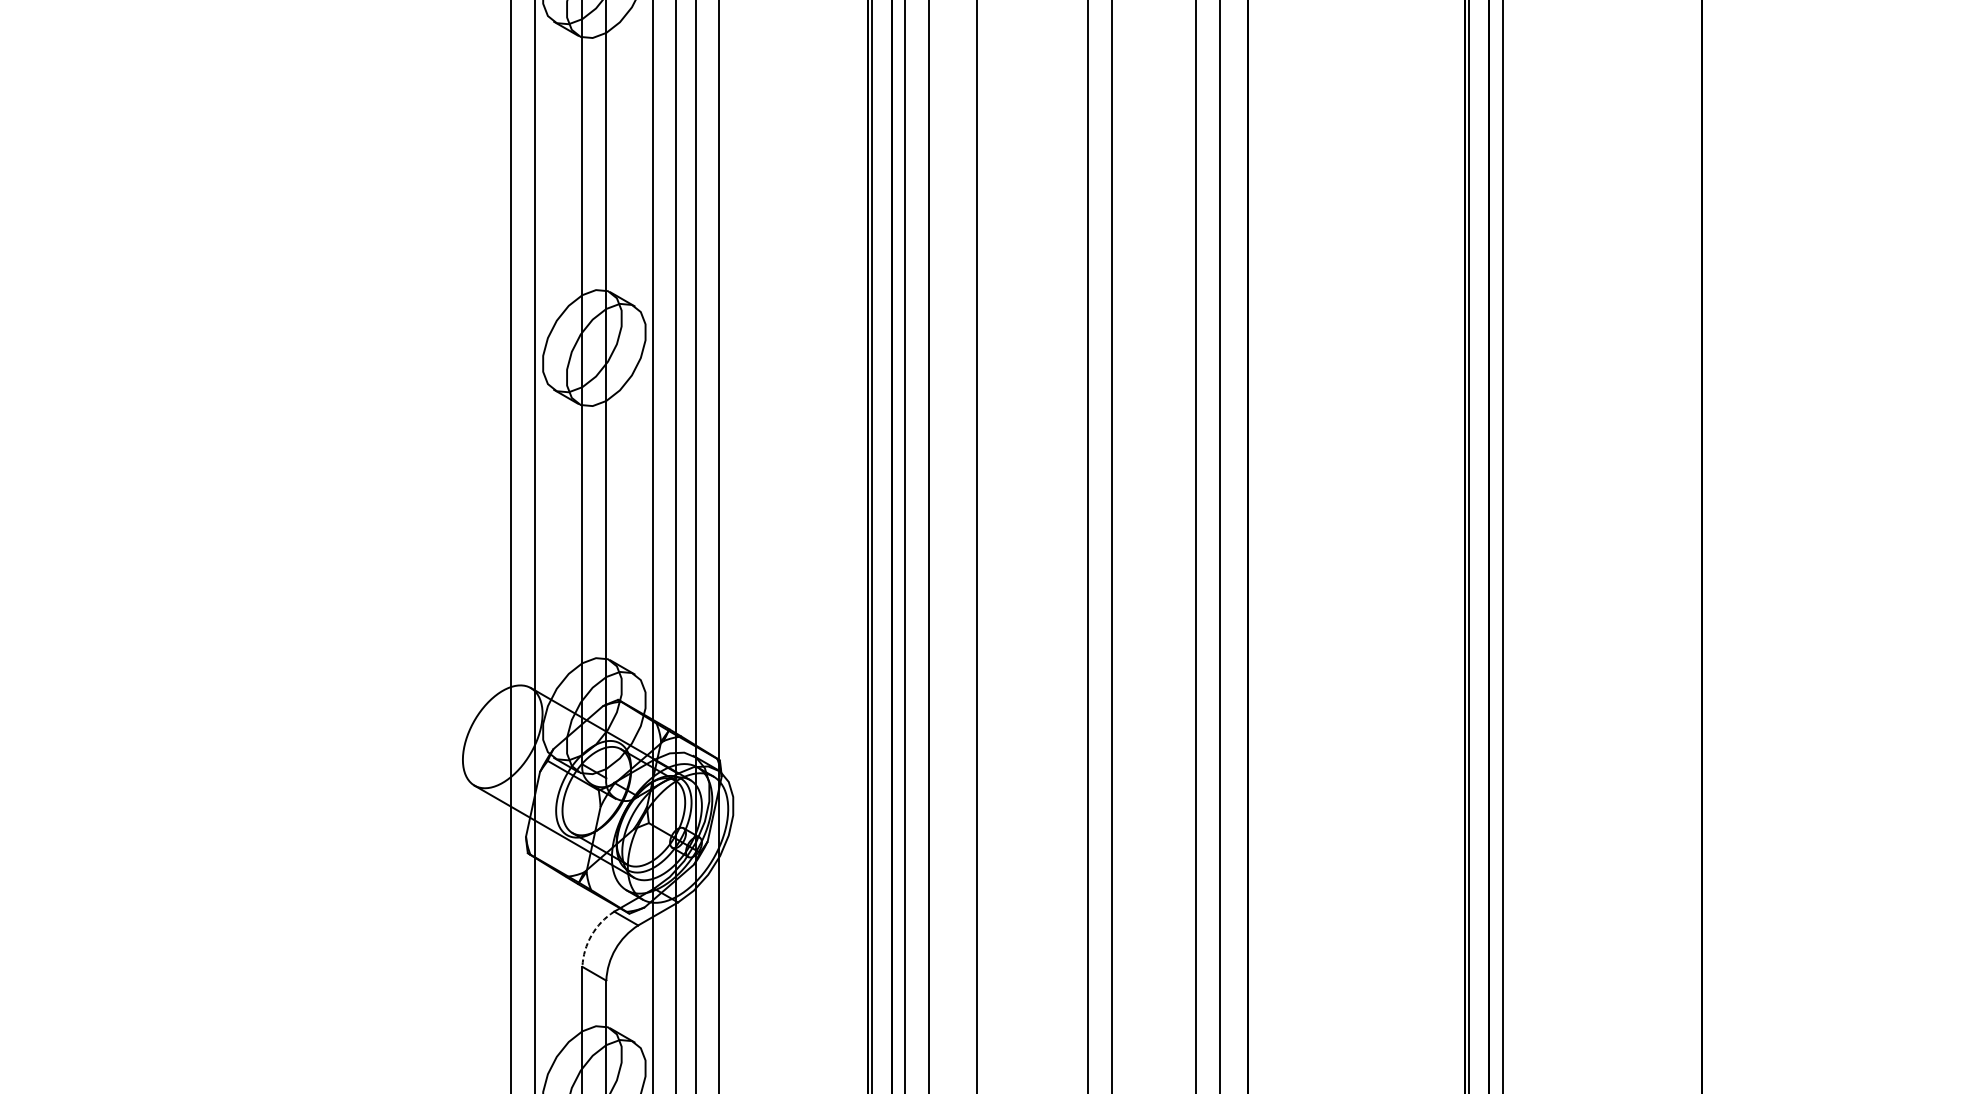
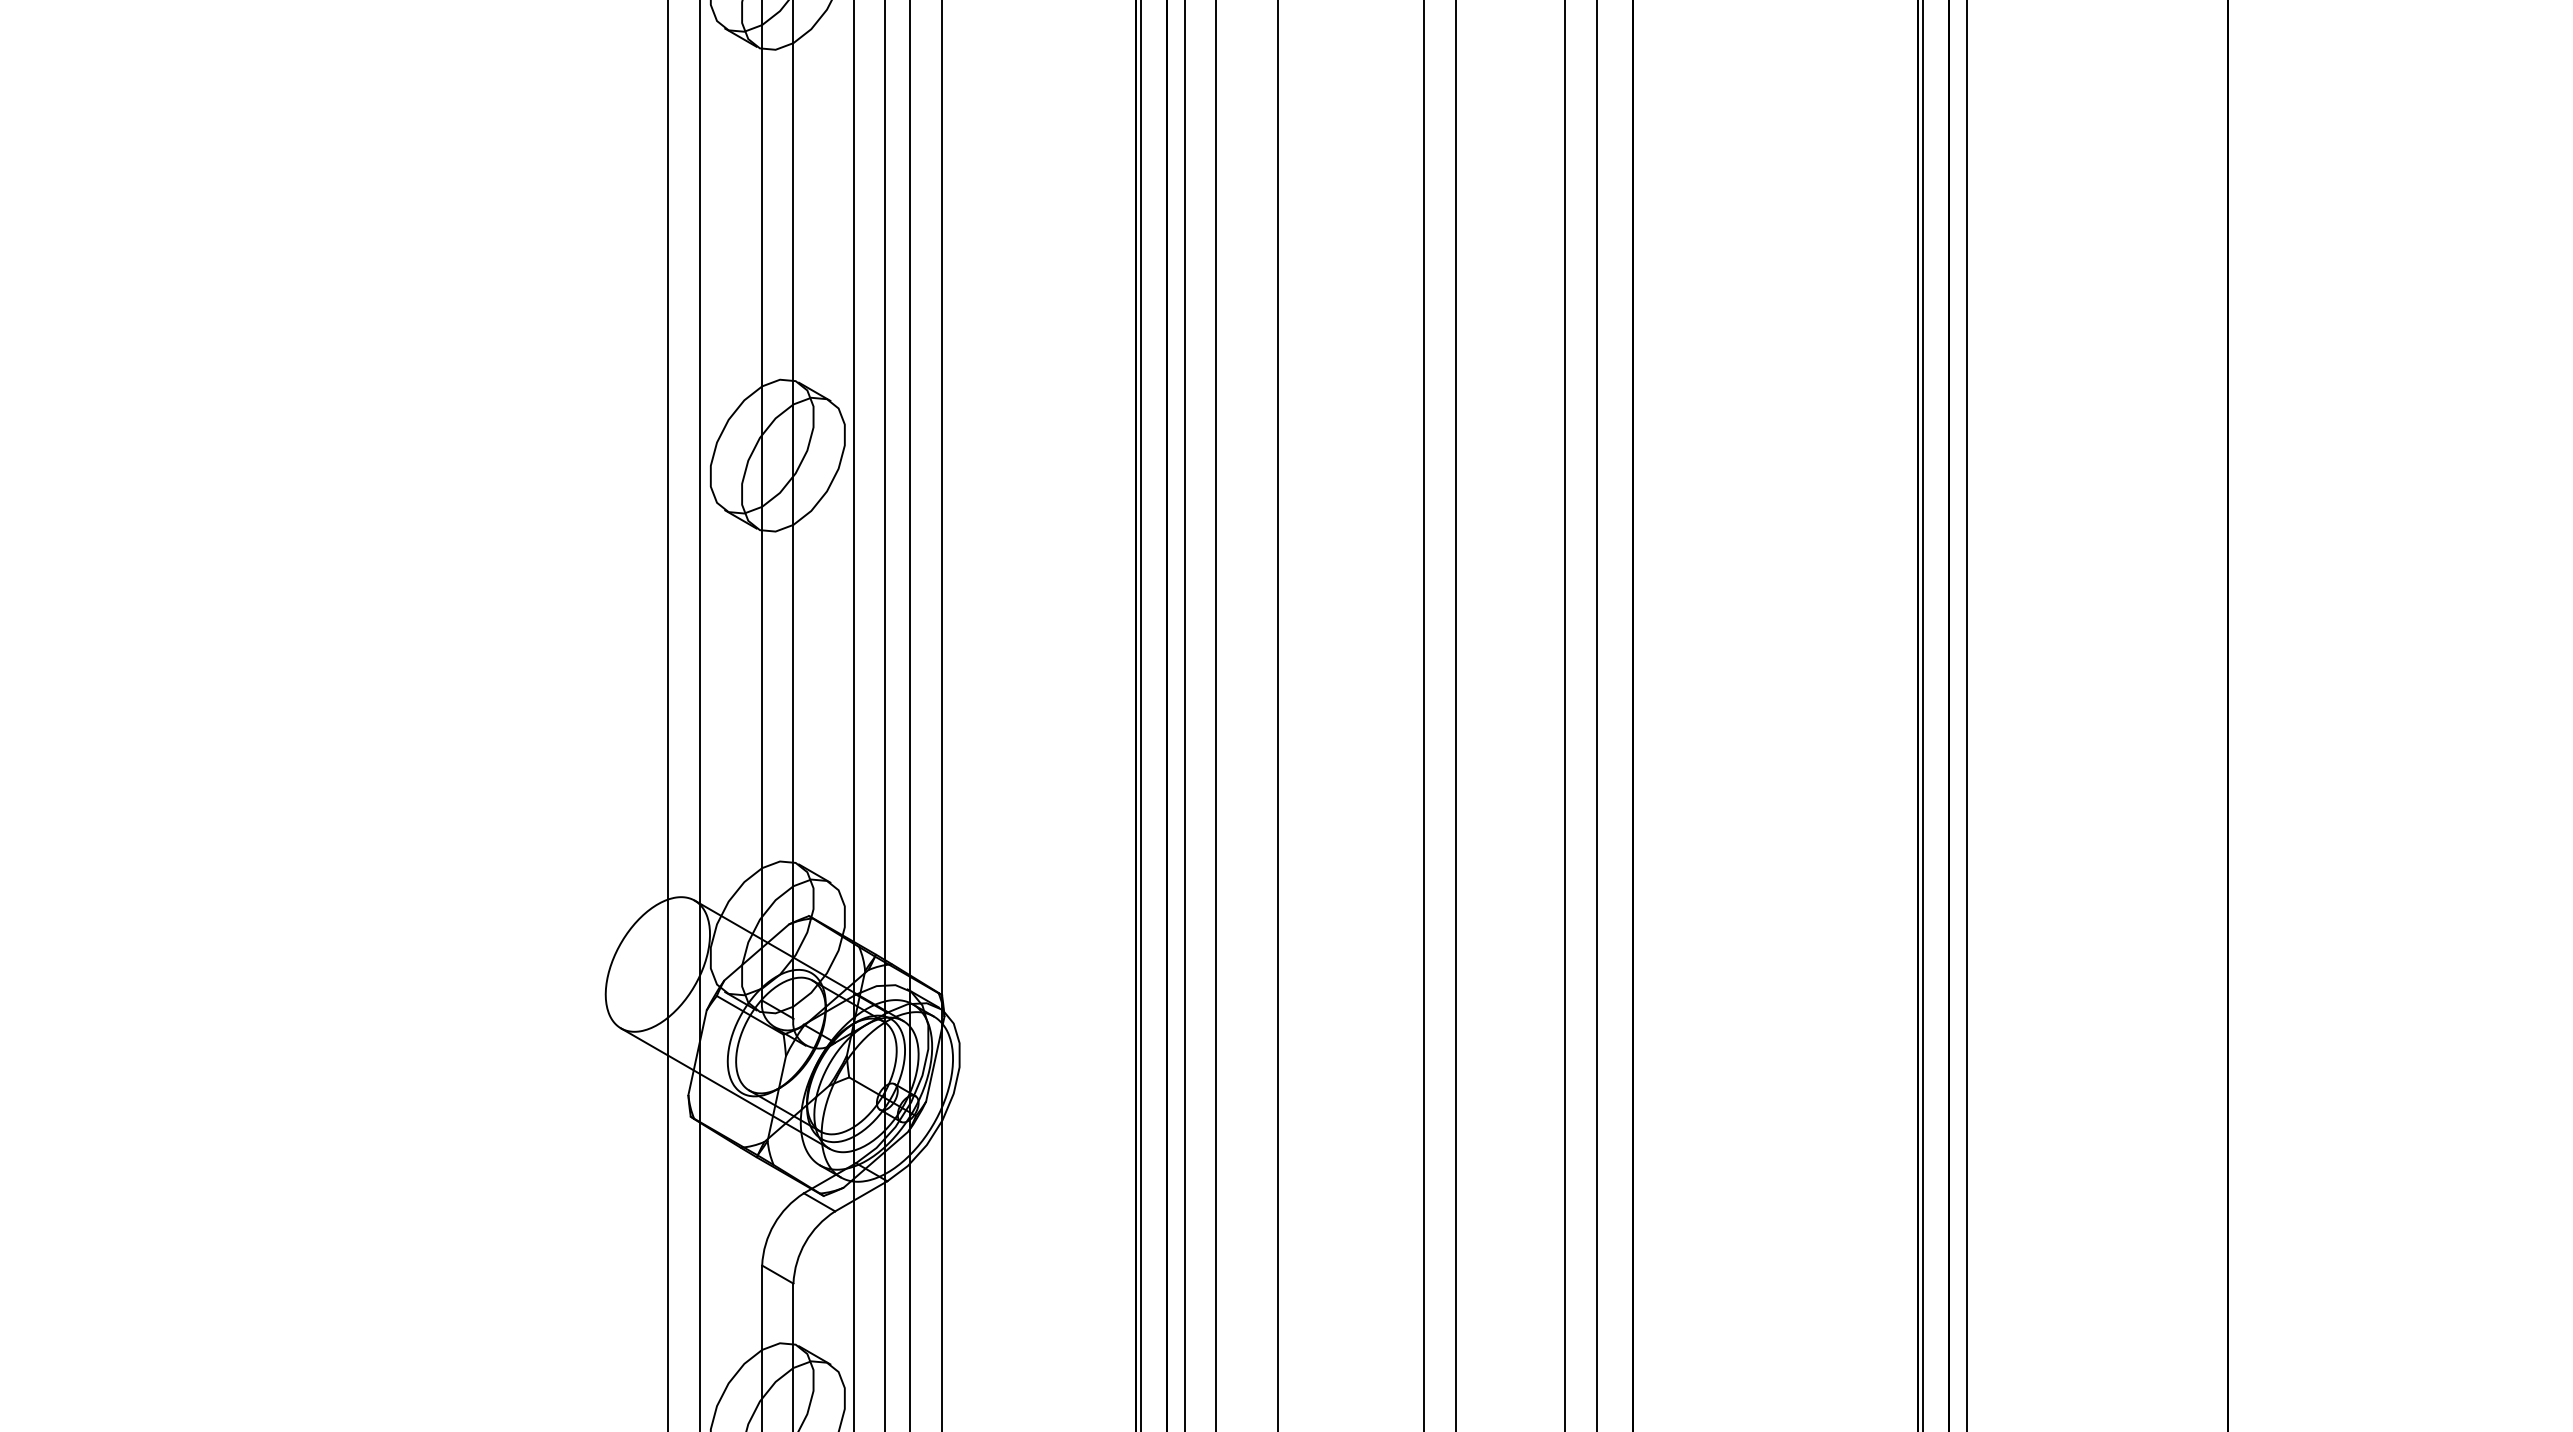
arc: (591, 935) -> (774, 1224), dashed -> solid

